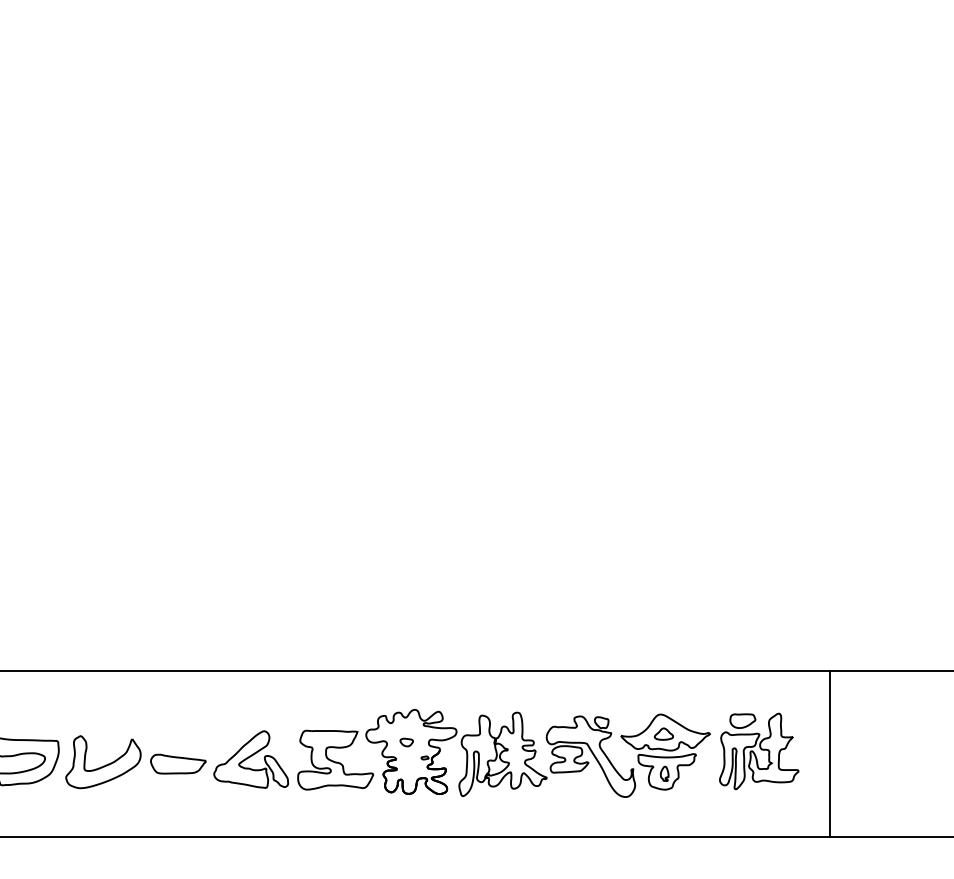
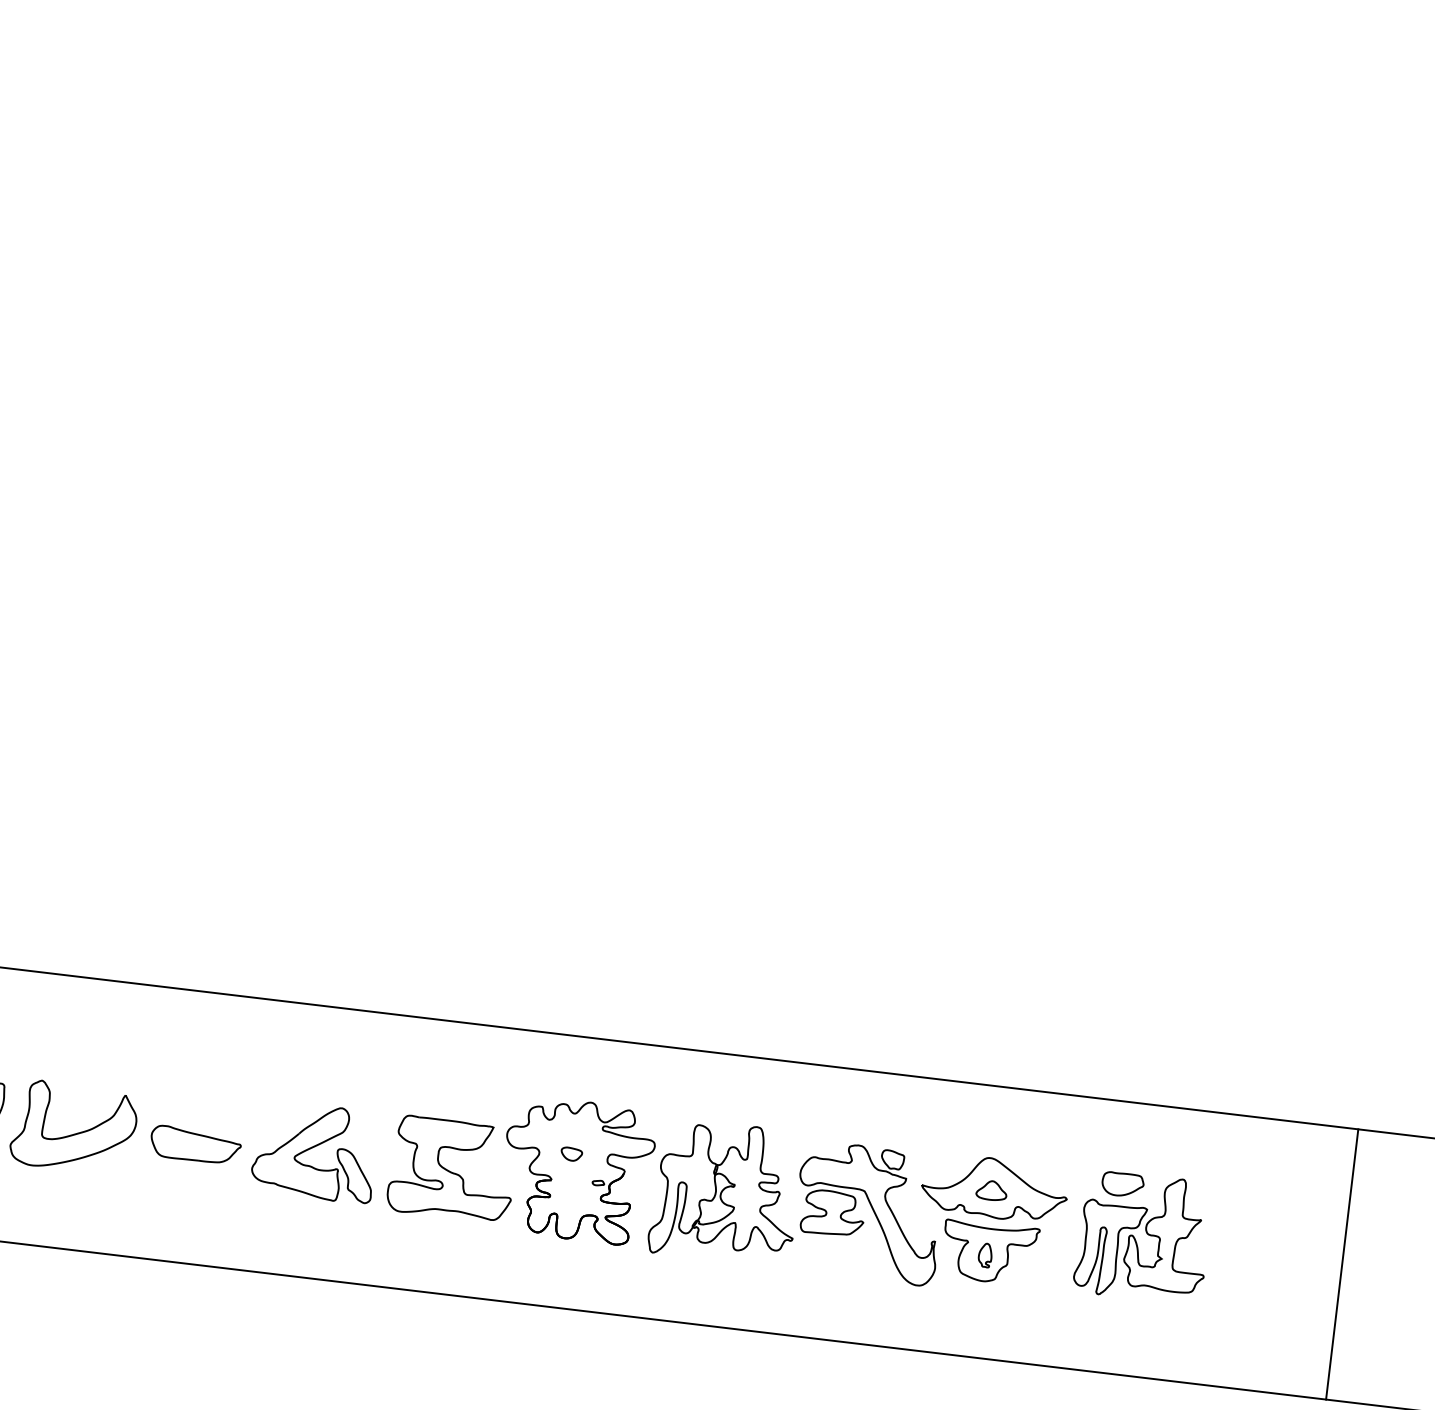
line: (829, 753) -> (1342, 1264), moved

